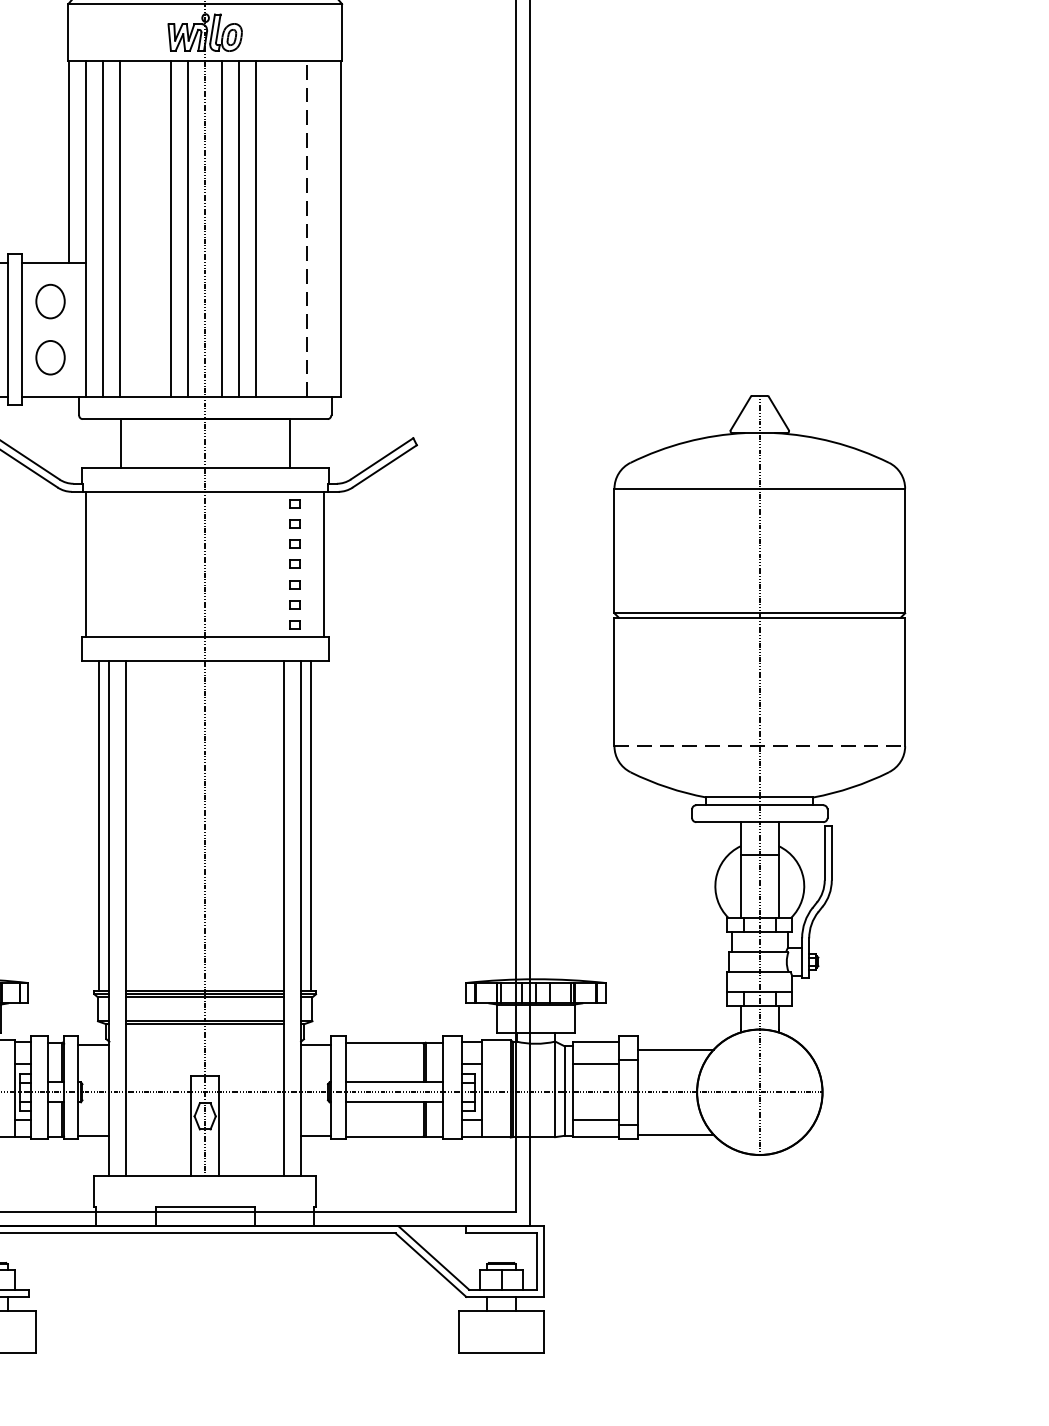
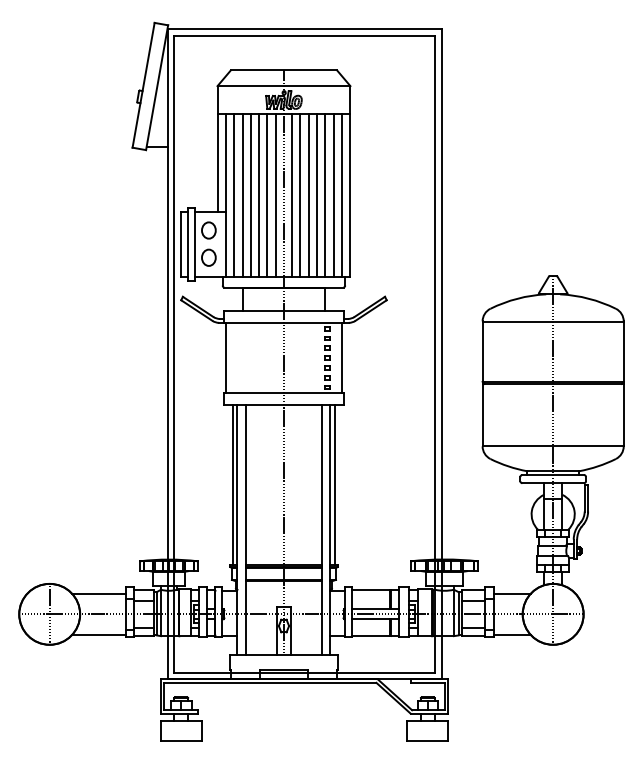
line: (136, 227) -> (250, 194), added
line: (154, 227) -> (259, 194), added
line: (272, 227) -> (316, 194), added
line: (290, 227) -> (325, 194), added
line: (307, 227) -> (333, 194), dashed -> solid
line: (323, 227) -> (341, 194), added
line: (760, 746) -> (553, 446), dashed -> solid

